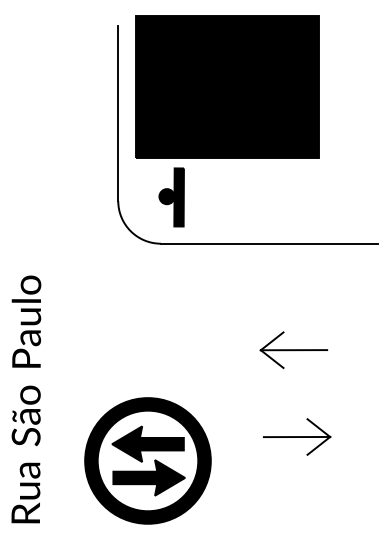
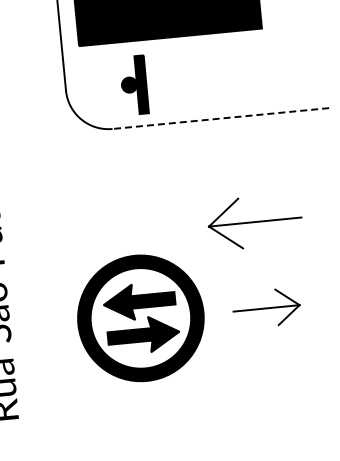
part: (171, 197) -> (134, 85), moved
line: (269, 243) -> (220, 118), solid -> dashed
part: (293, 350) -> (254, 222), size x1.4
part: (147, 460) -> (140, 317), moved

